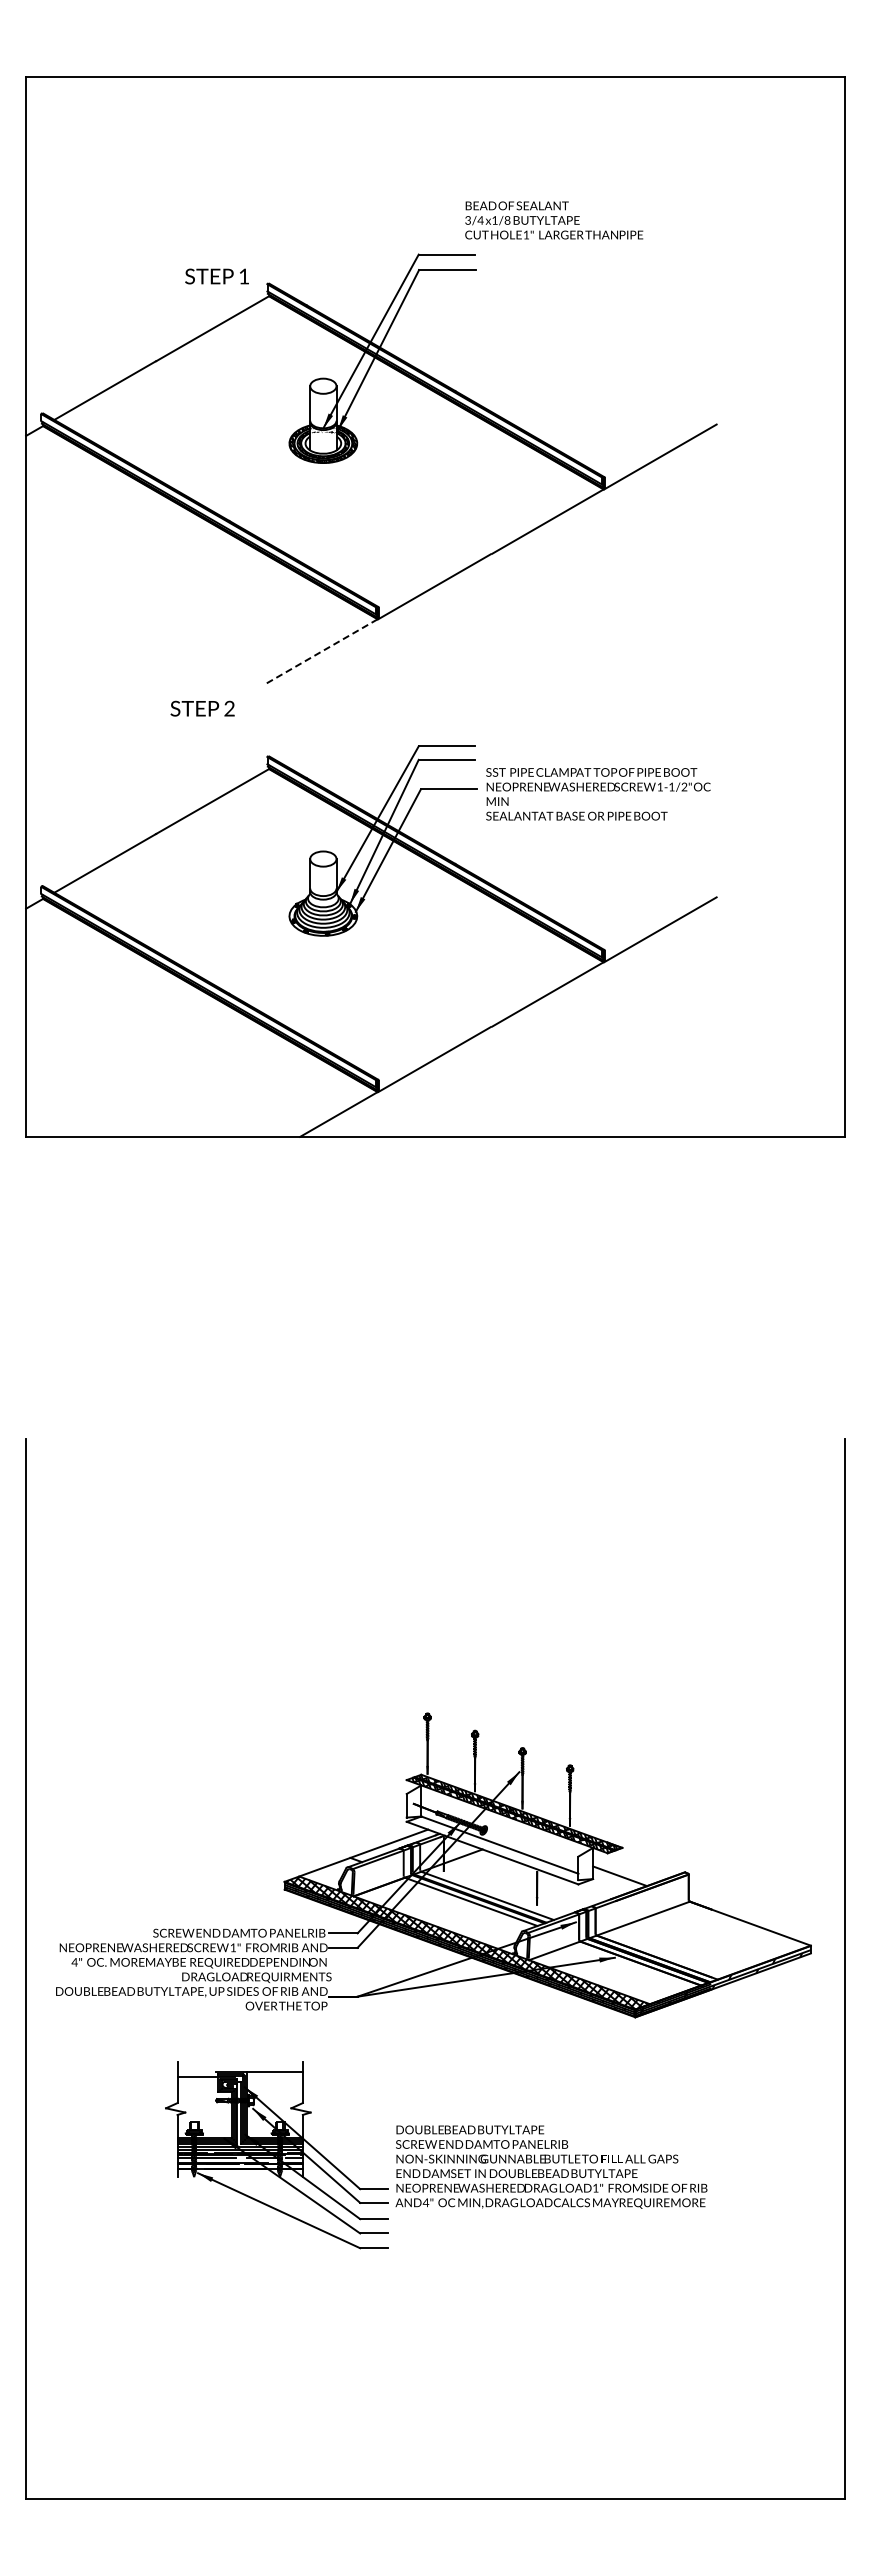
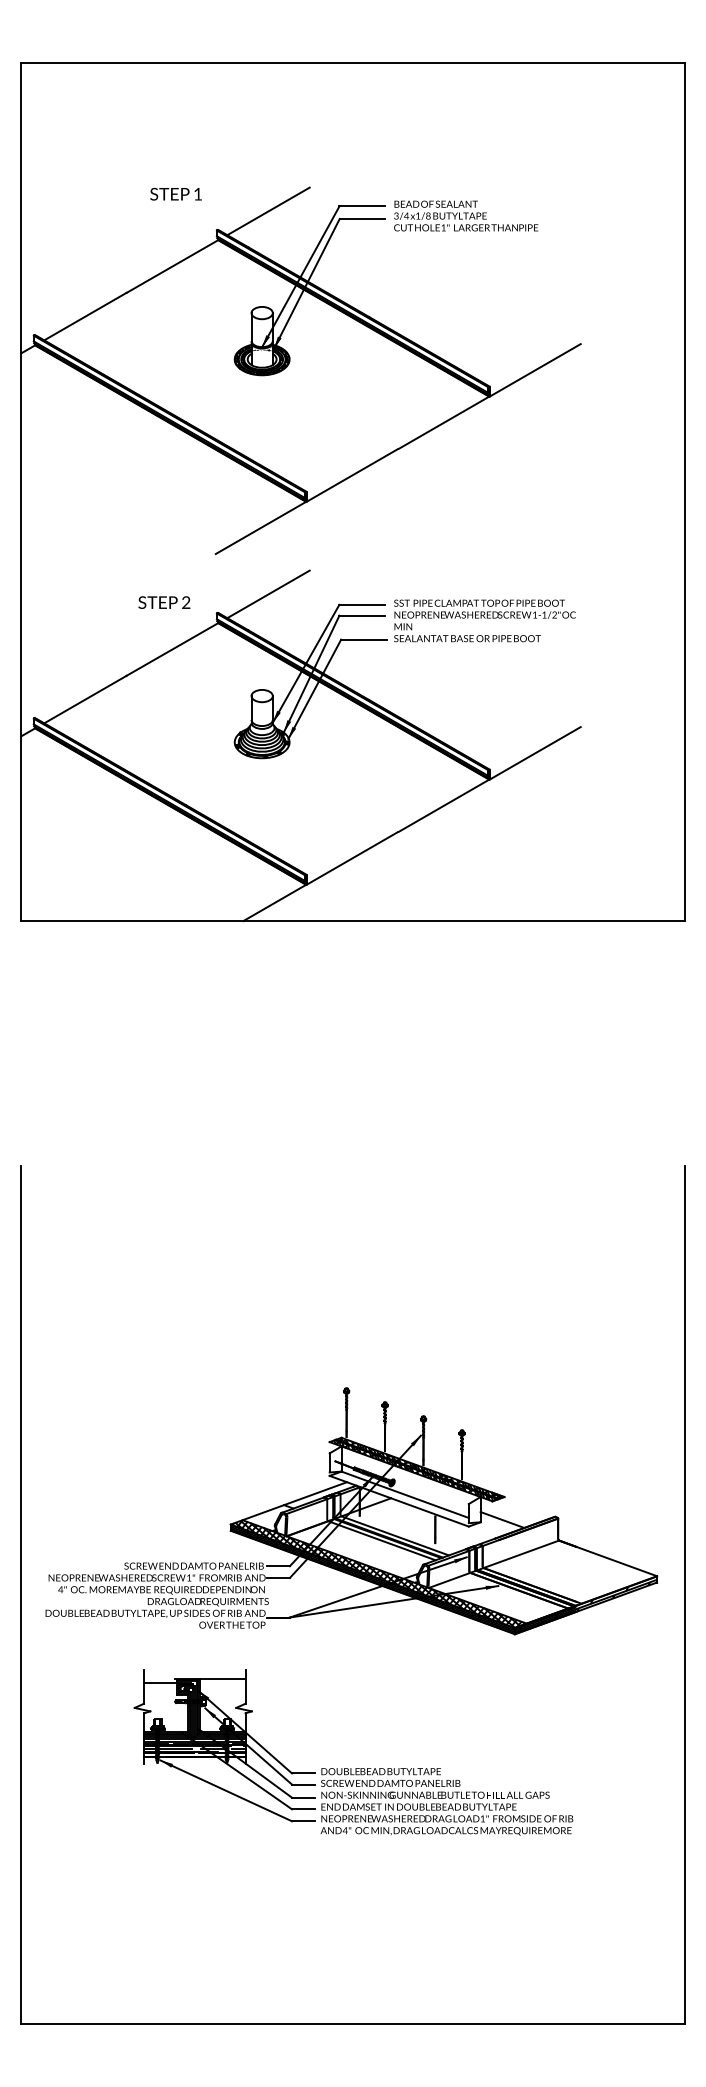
text: (554, 220) -> (466, 216), moved
line: (331, 260) -> (268, 211), added
text: (216, 276) -> (175, 194), moved
line: (321, 651) -> (260, 527), dashed -> solid
text: (202, 708) -> (164, 602), moved
line: (331, 733) -> (268, 594), added
text: (598, 794) -> (485, 621), moved
text: (551, 2166) -> (446, 1801), moved

